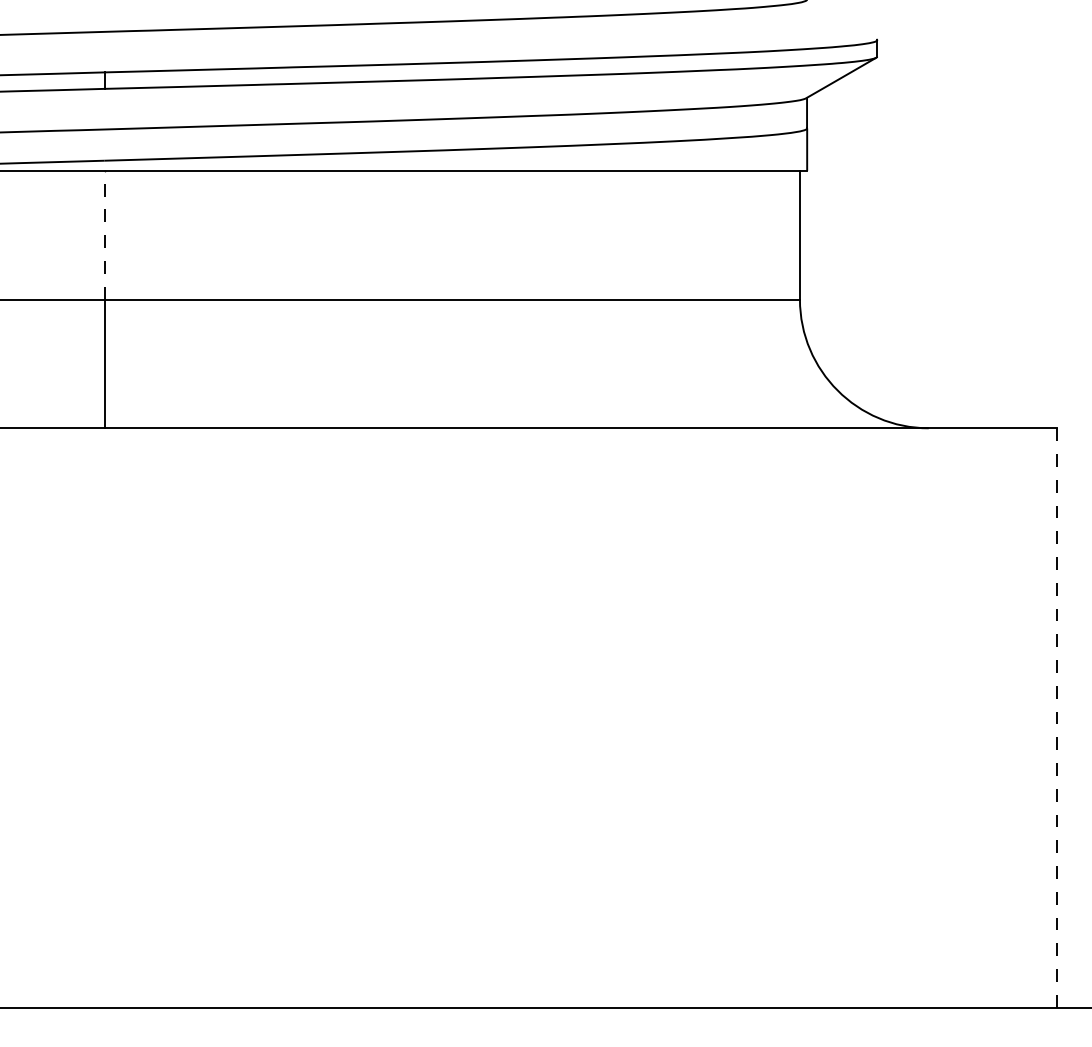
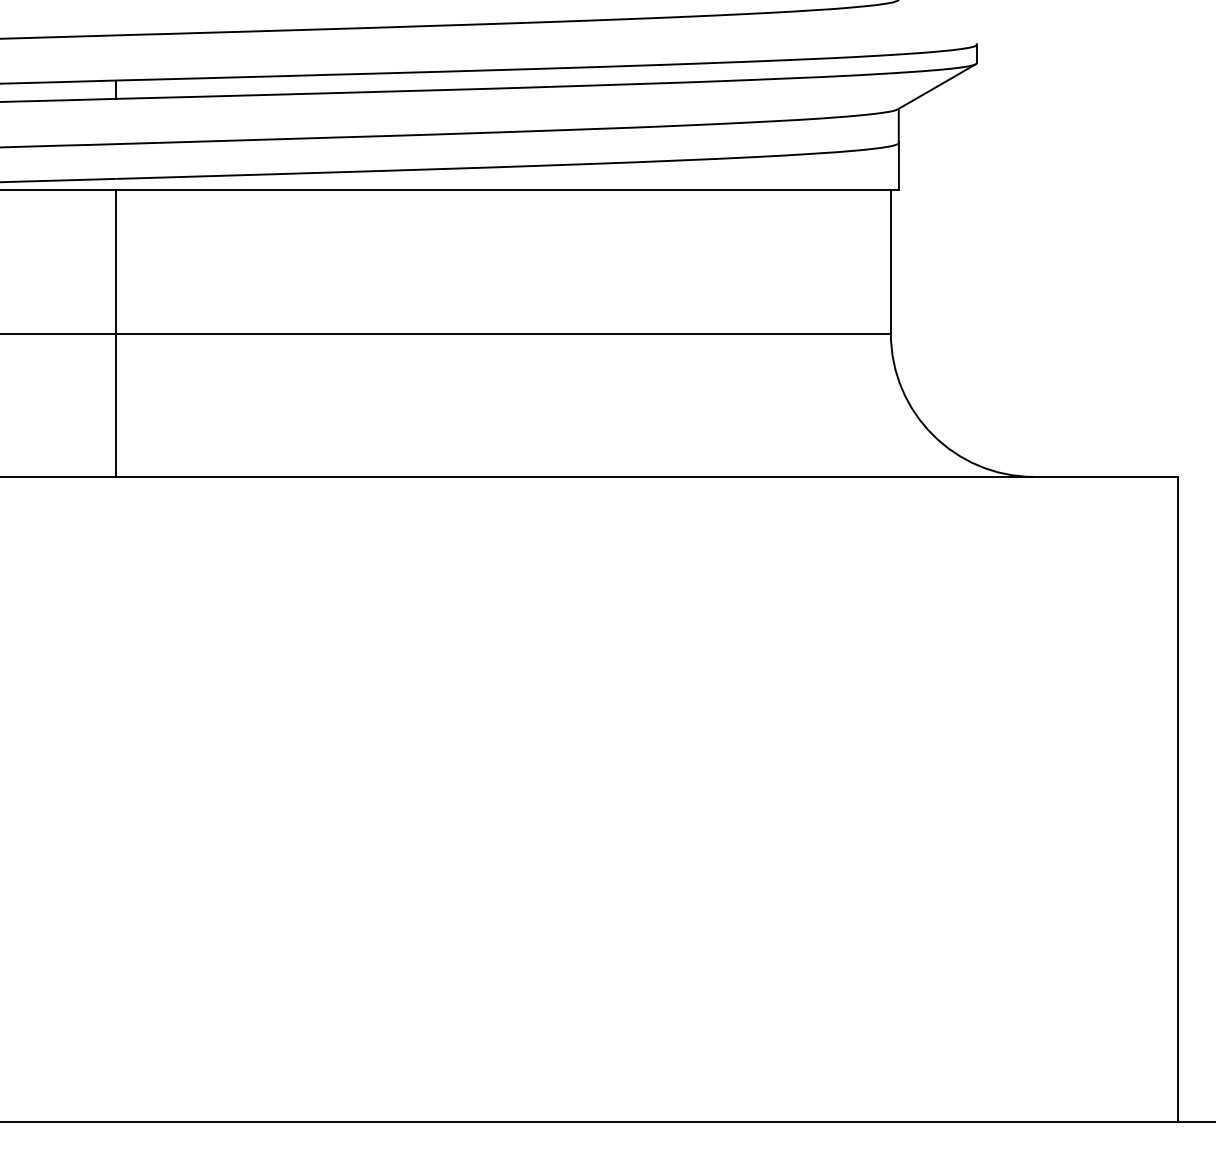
line: (104, 234) -> (116, 261), dashed -> solid
line: (1057, 717) -> (1177, 799), dashed -> solid

